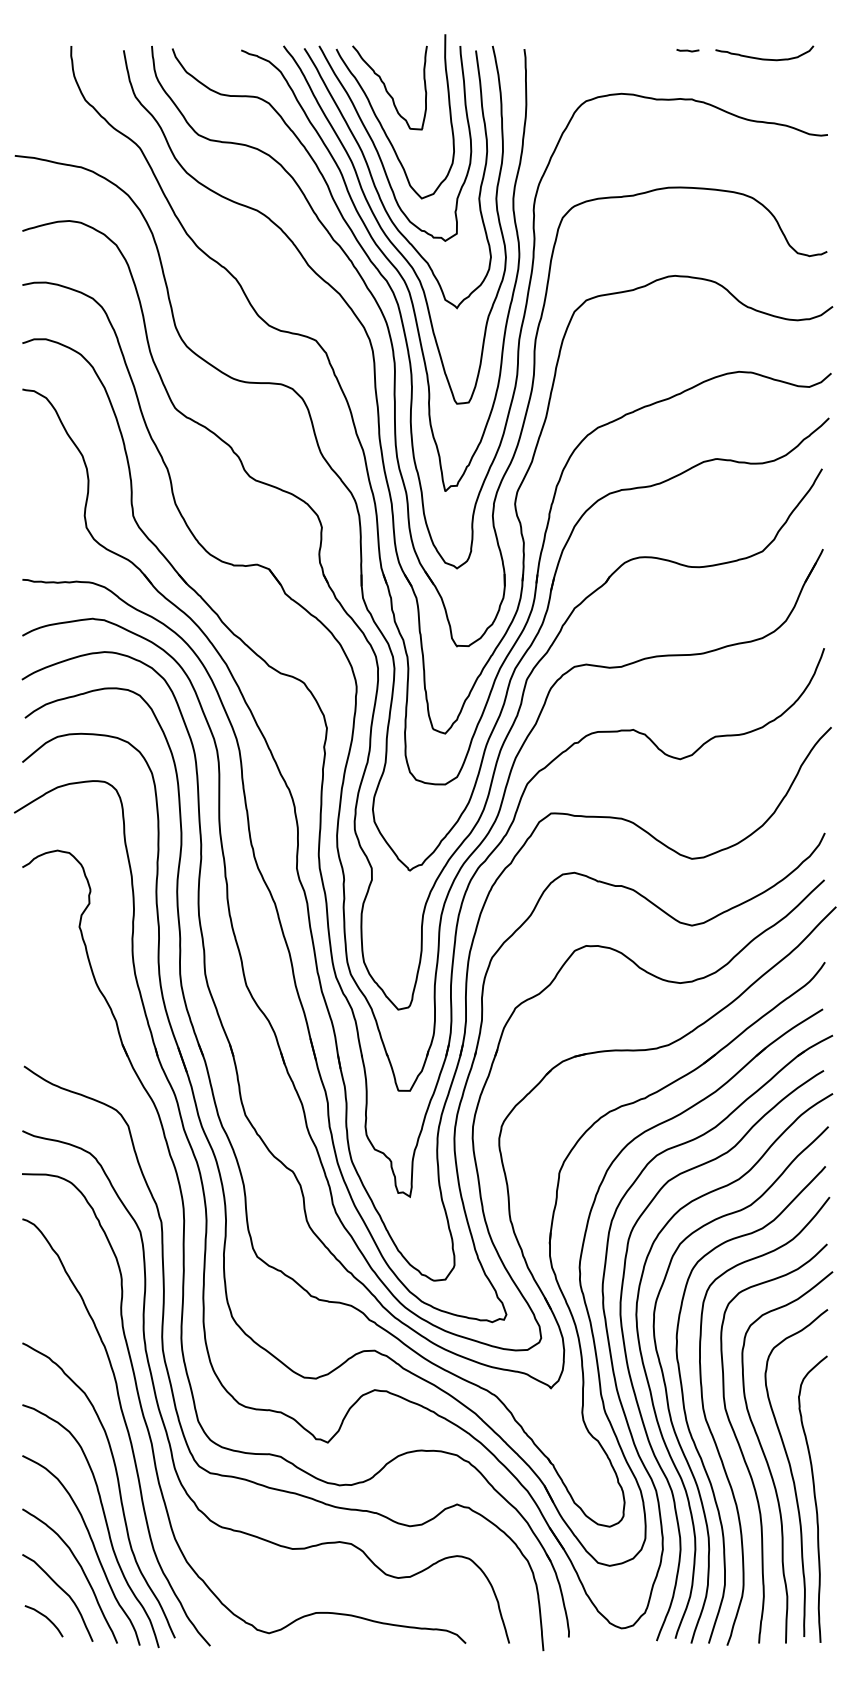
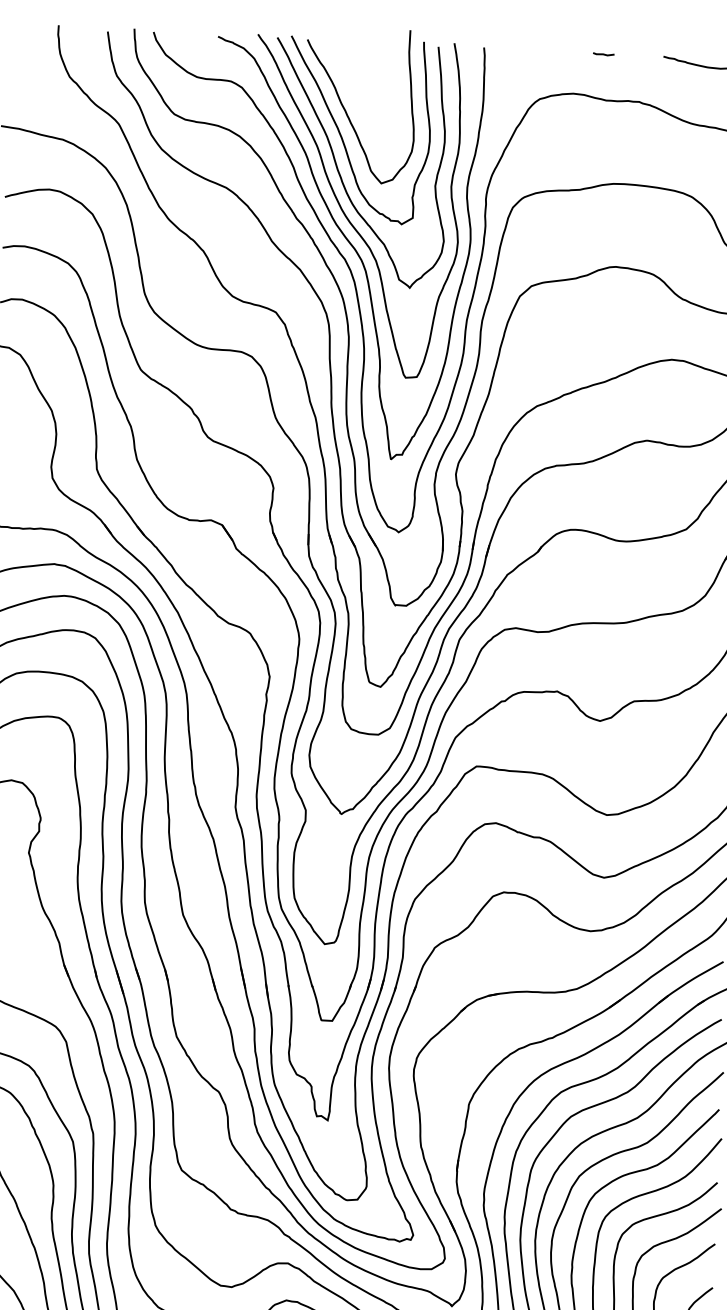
line: (687, 50) -> (603, 54), moved
curve: (386, 87) -> (352, 77), removed

